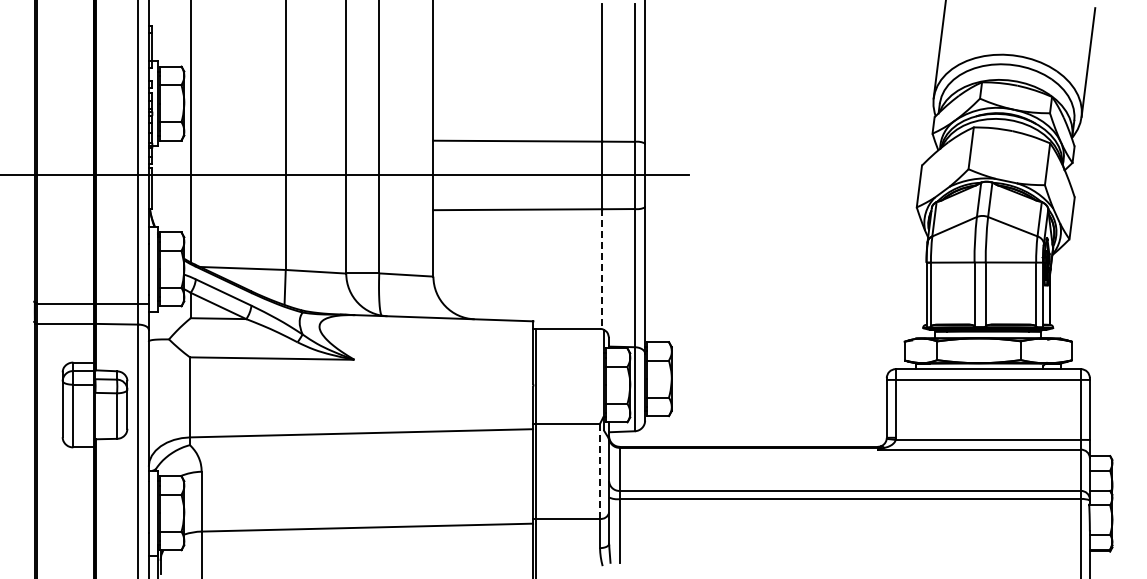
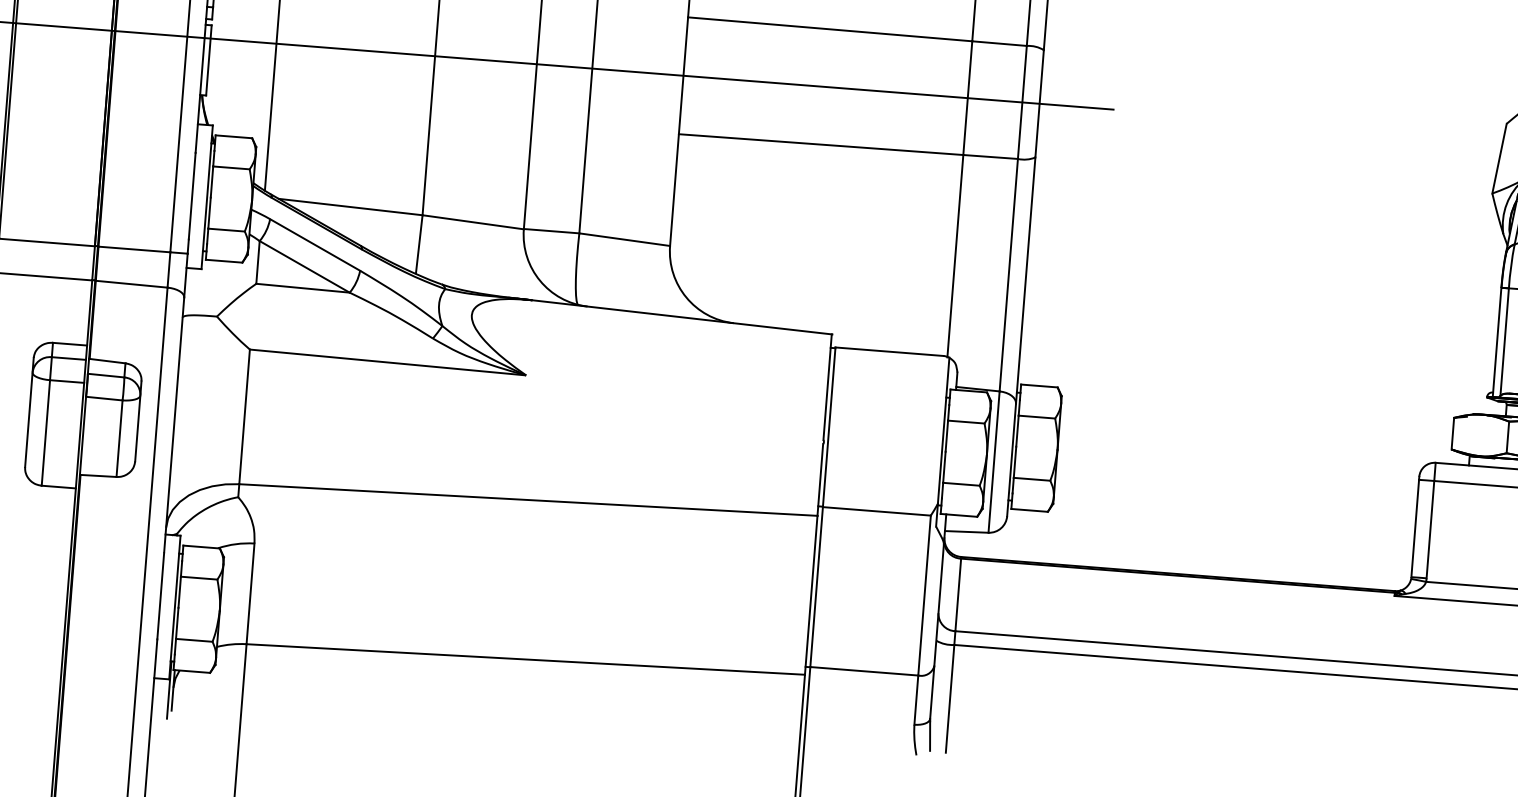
line: (602, 269) -> (955, 256), dashed -> solid
line: (600, 471) -> (925, 595), dashed -> solid

